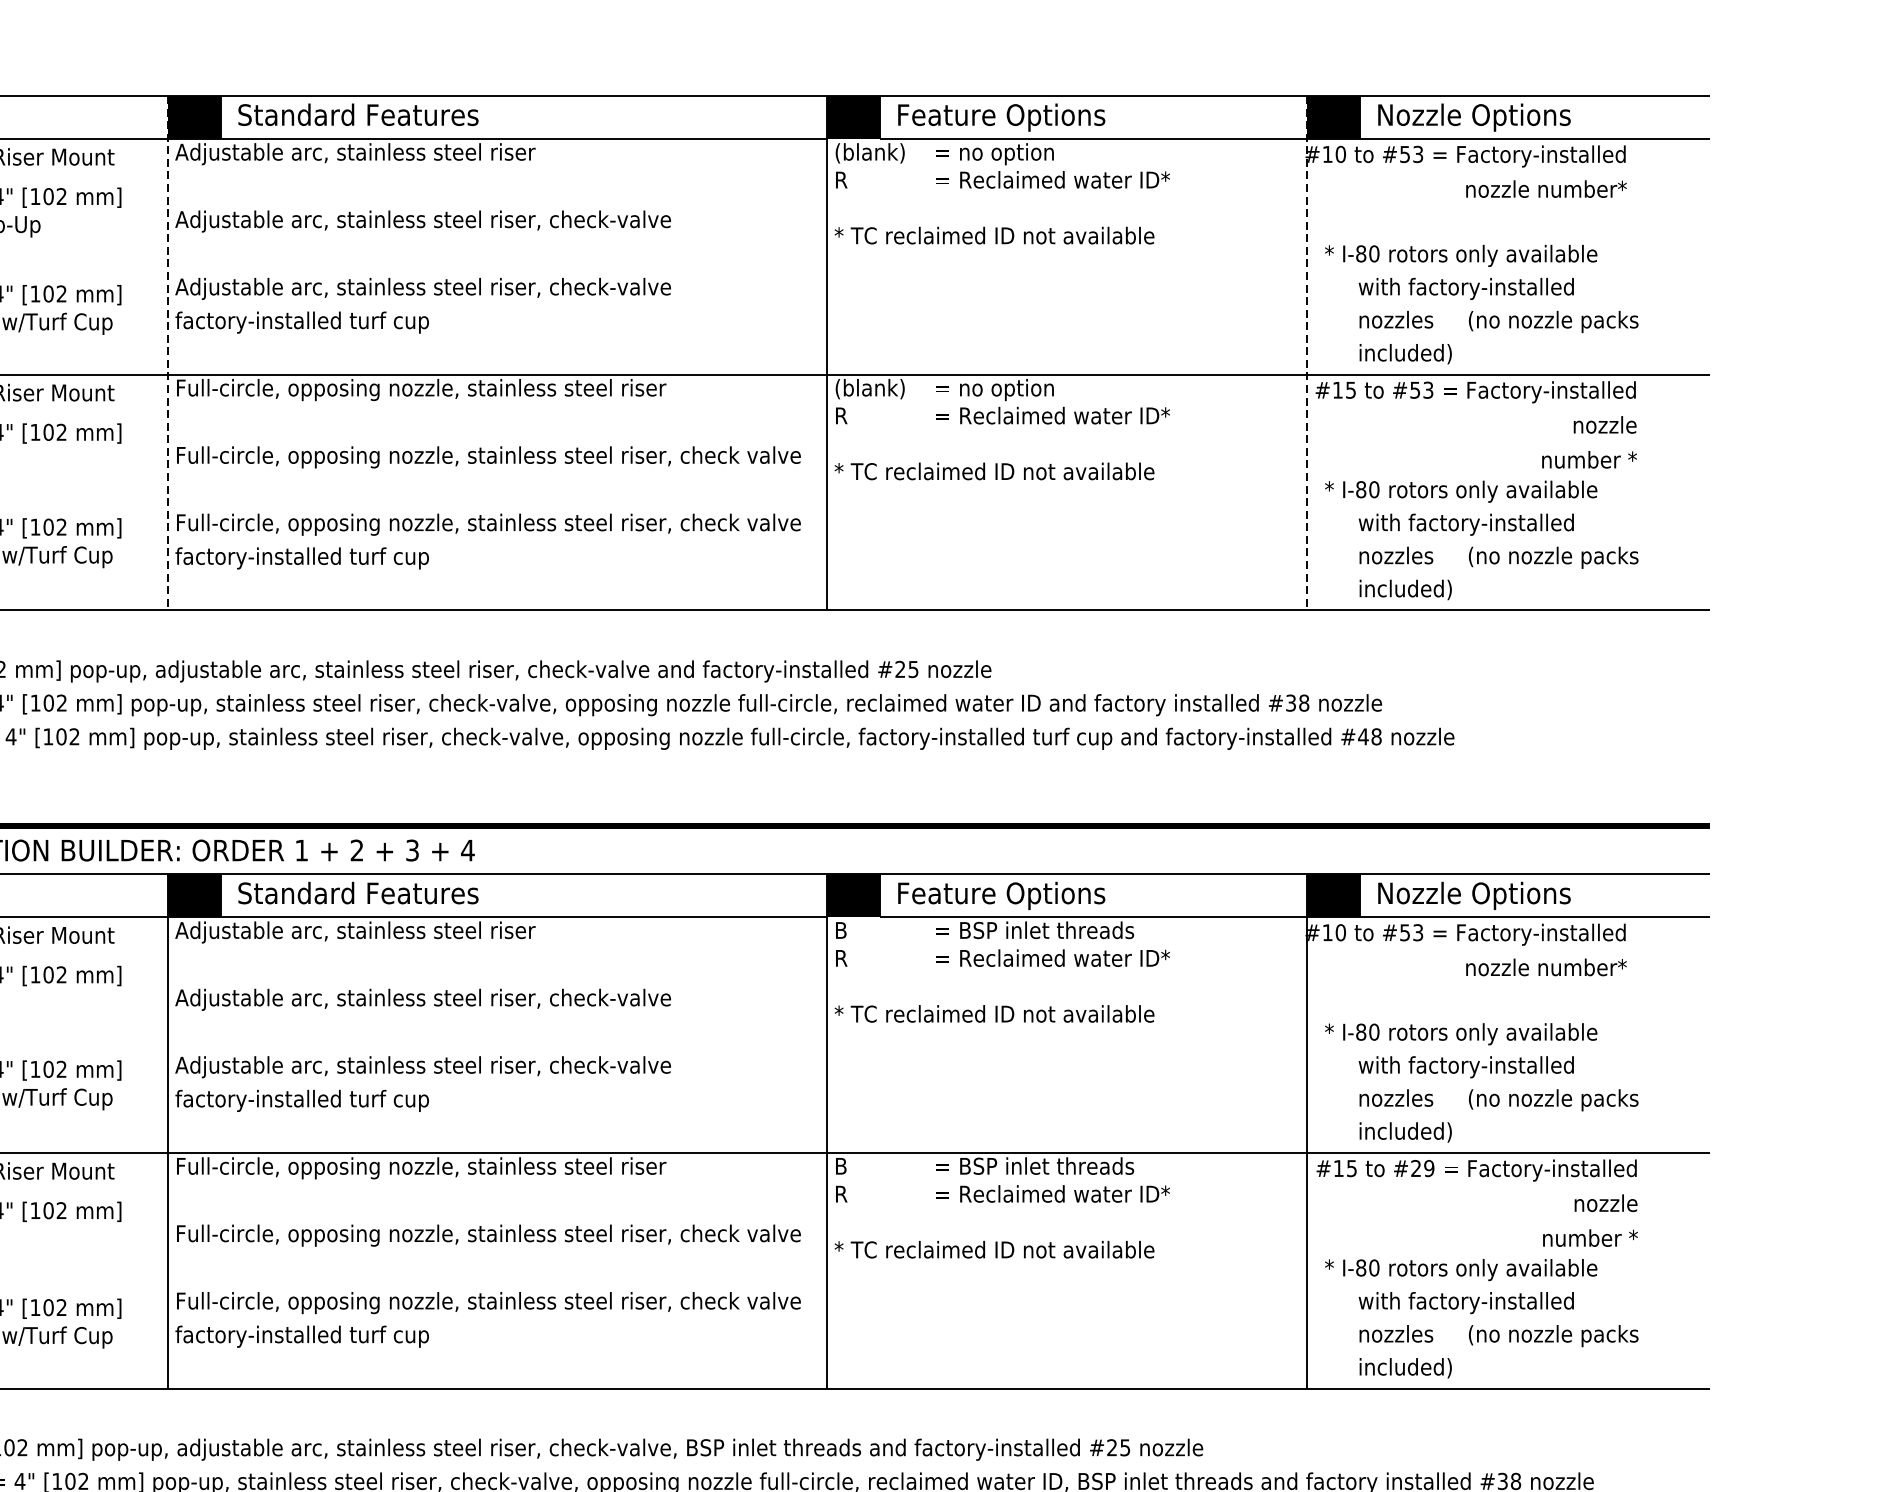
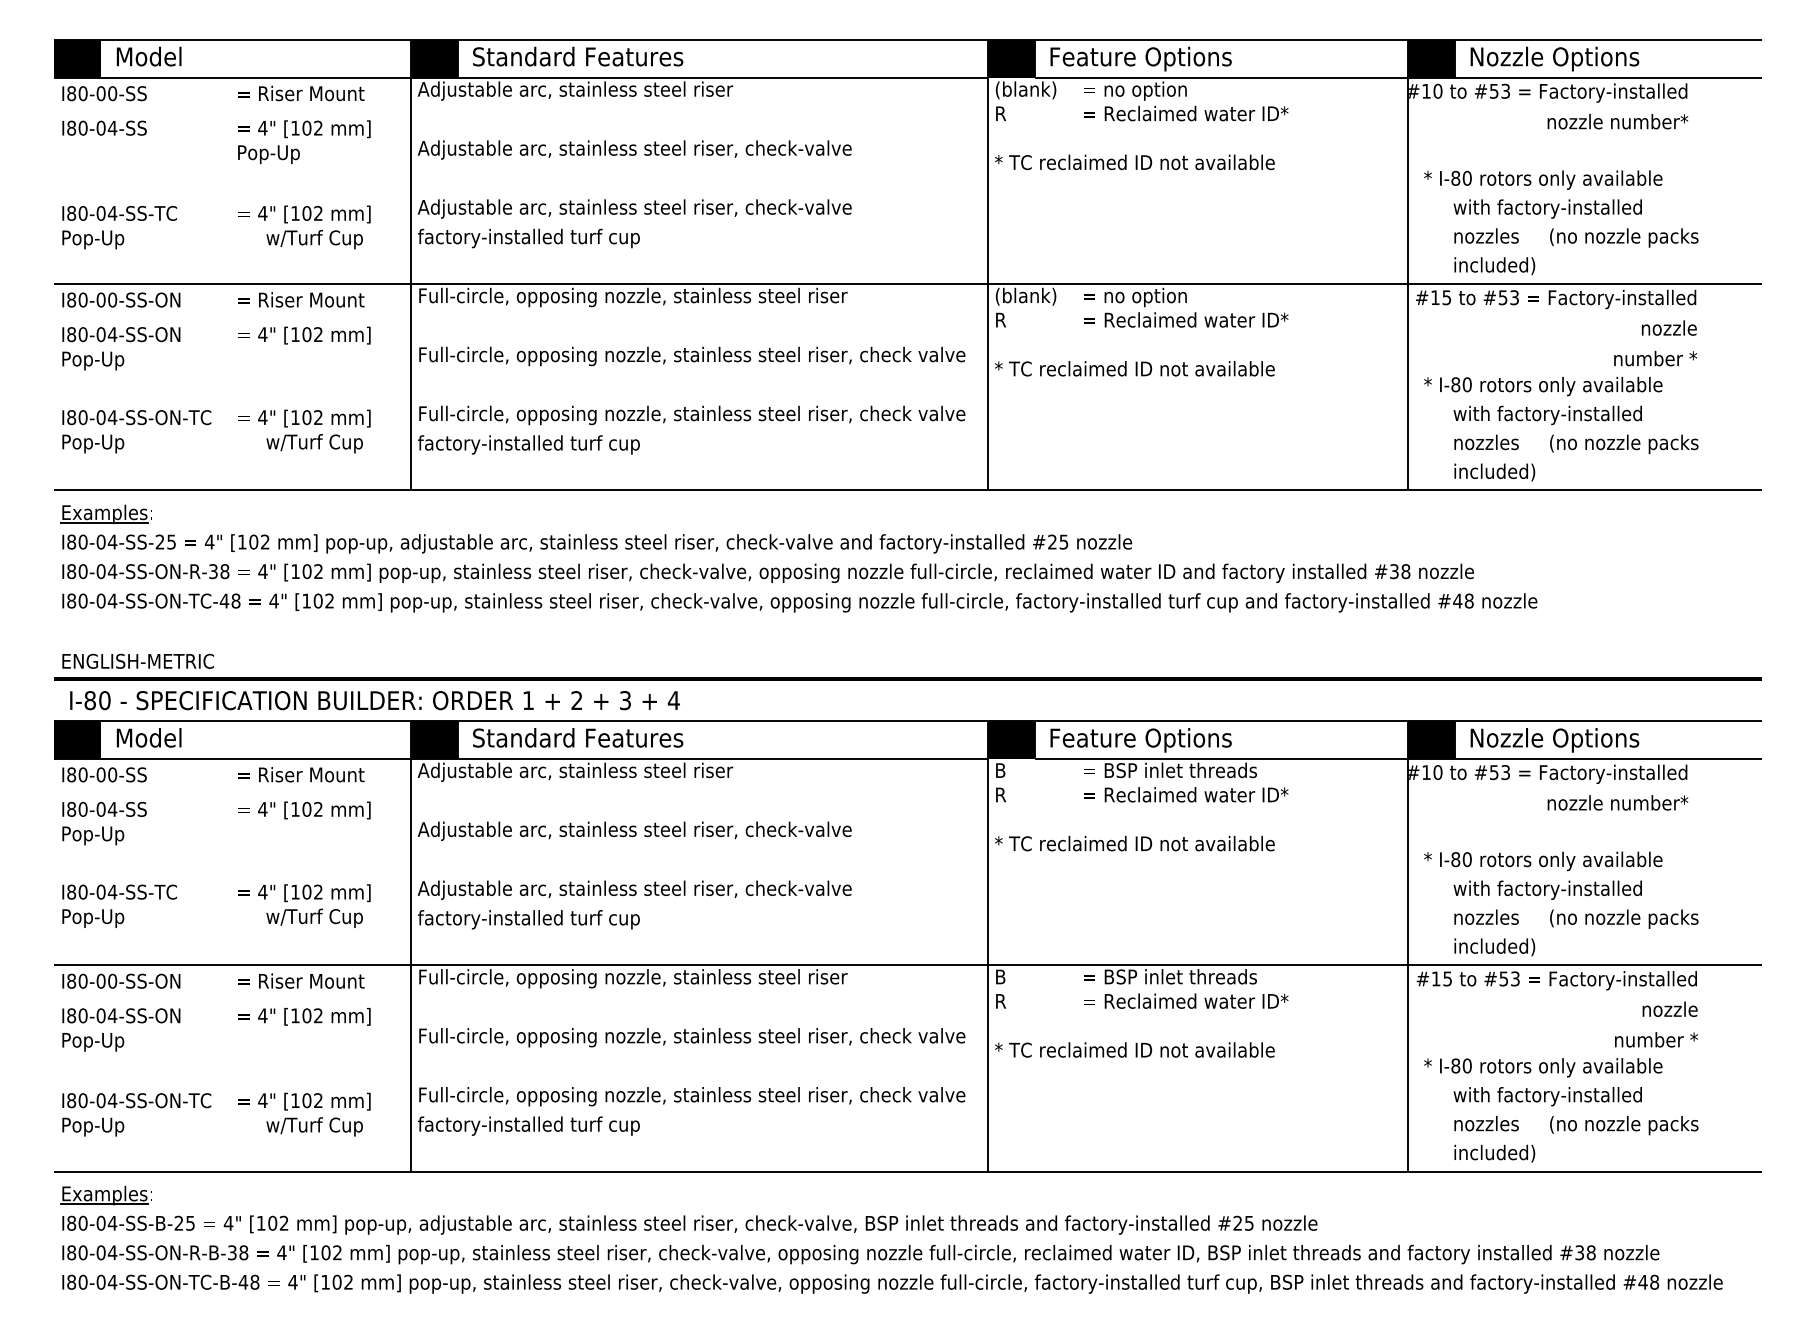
line: (168, 353) -> (411, 265), dashed -> solid
line: (1307, 353) -> (1408, 265), dashed -> solid
text: (1422, 1168) -> (1509, 978), #29 -> #53

